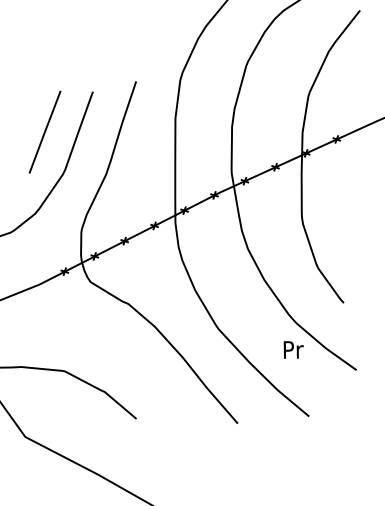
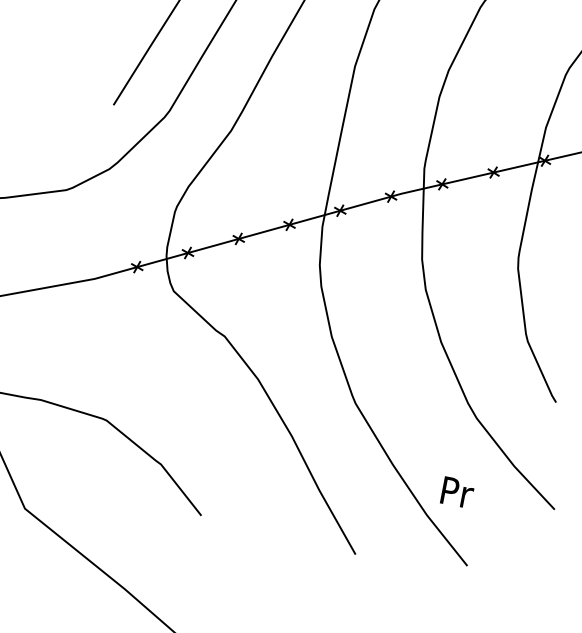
text: (293, 349) -> (457, 491), moved

